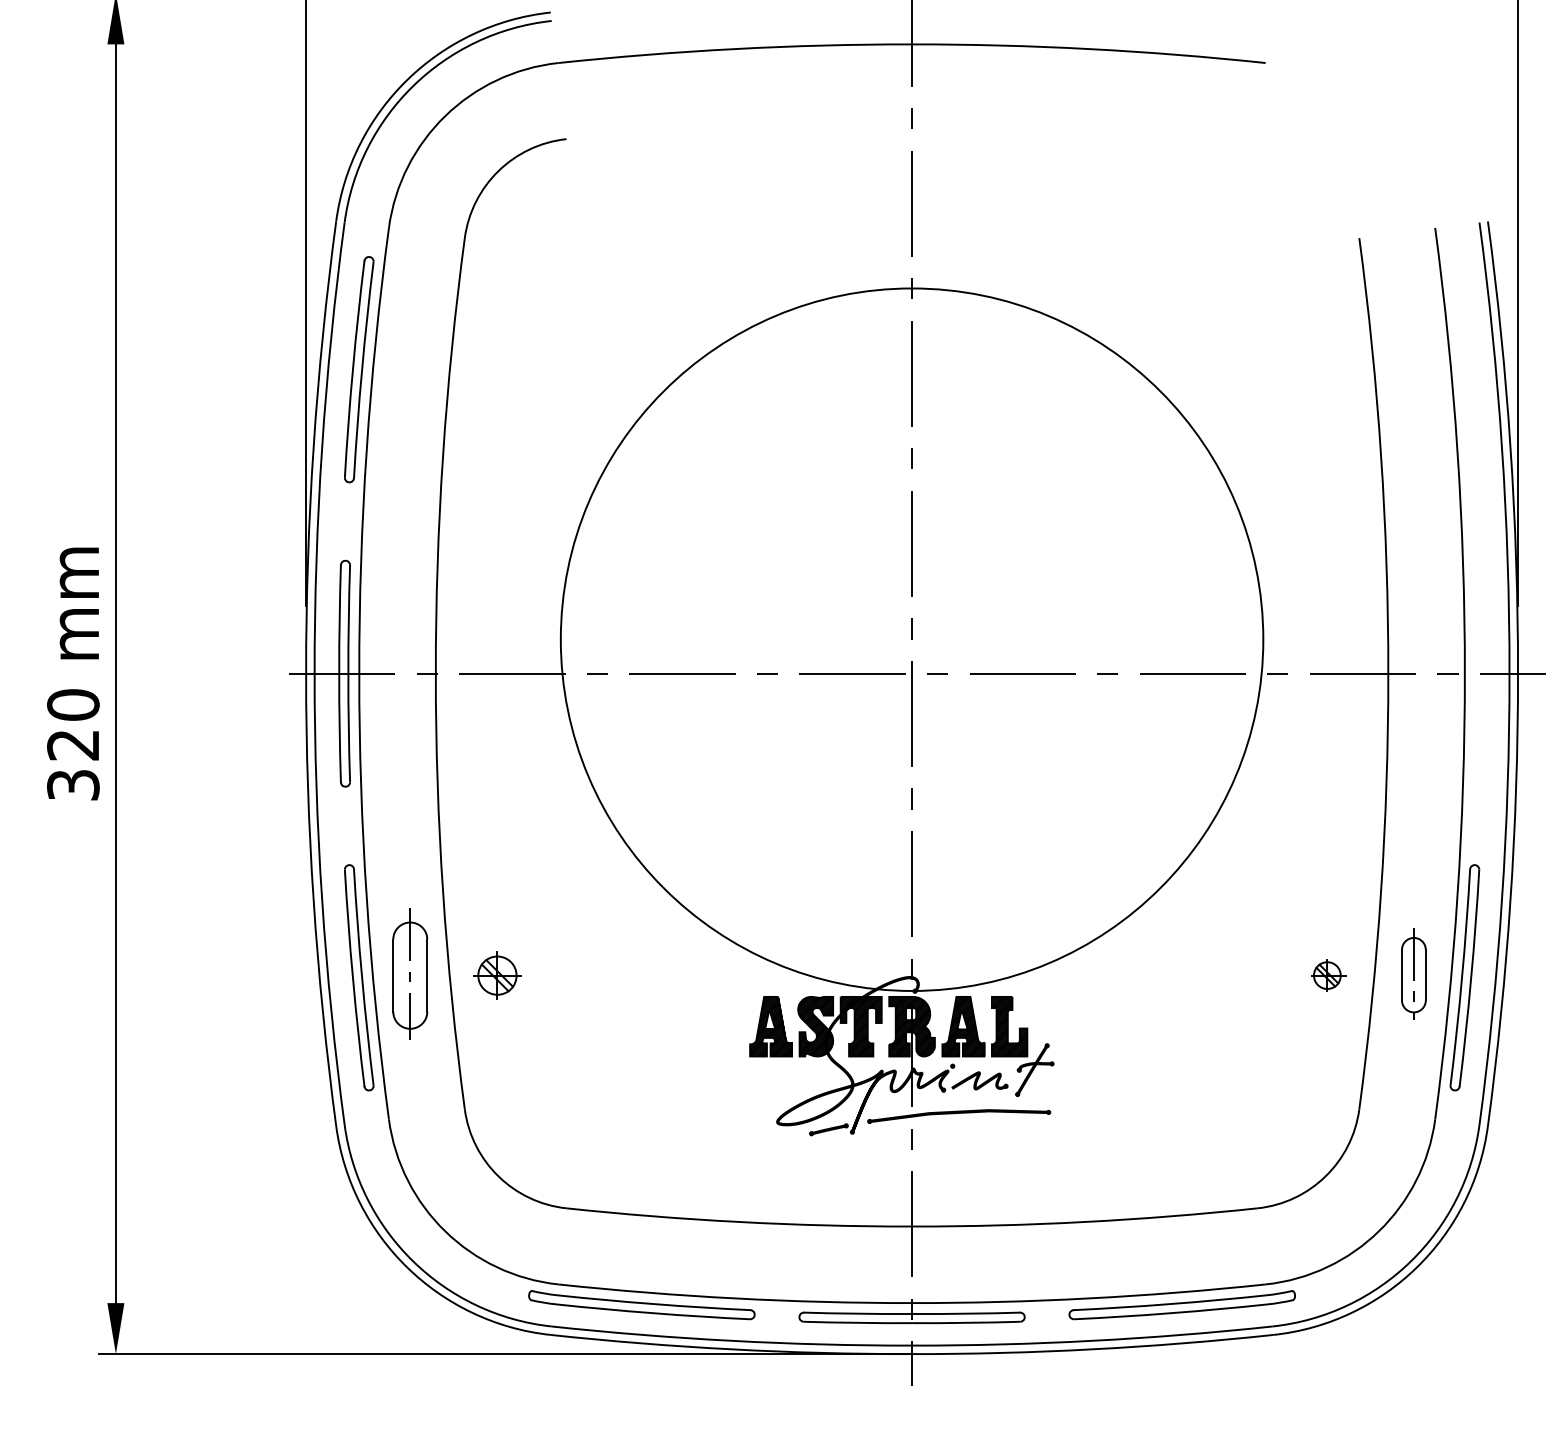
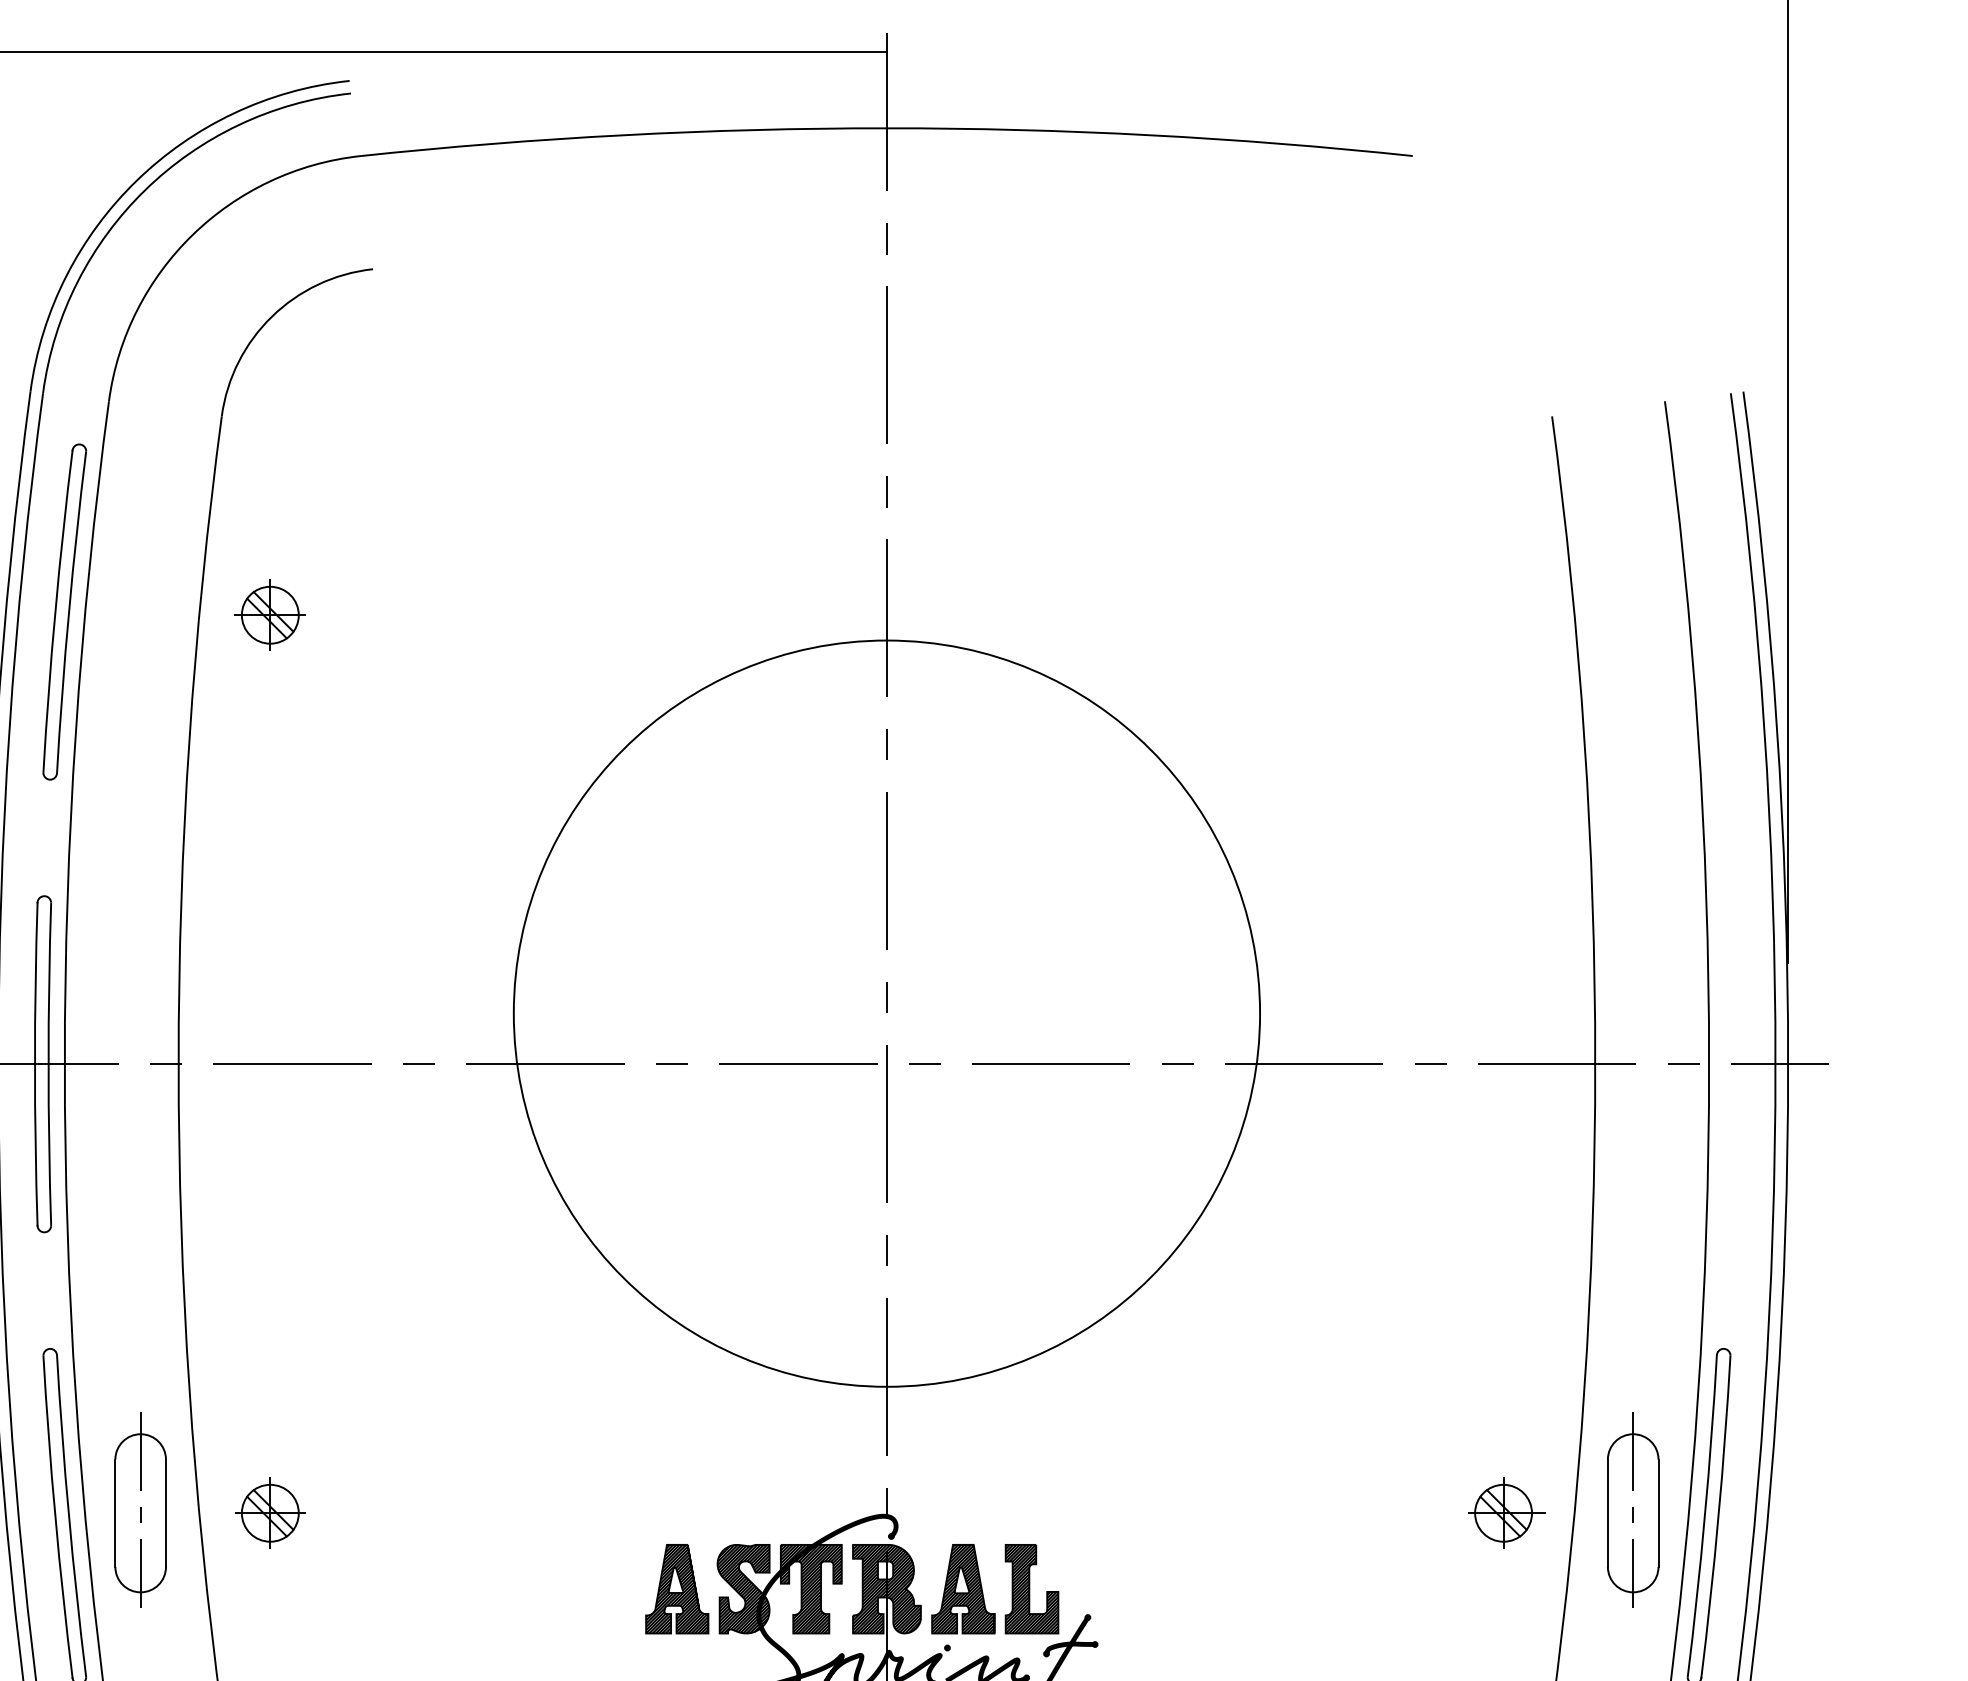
part: (497, 371) -> (270, 614), added
circle: (911, 639) -> (886, 1013), size x0.71
part: (1413, 973) -> (1632, 1510), size x1.43
part: (1328, 975) -> (1506, 1513), size x1.43

